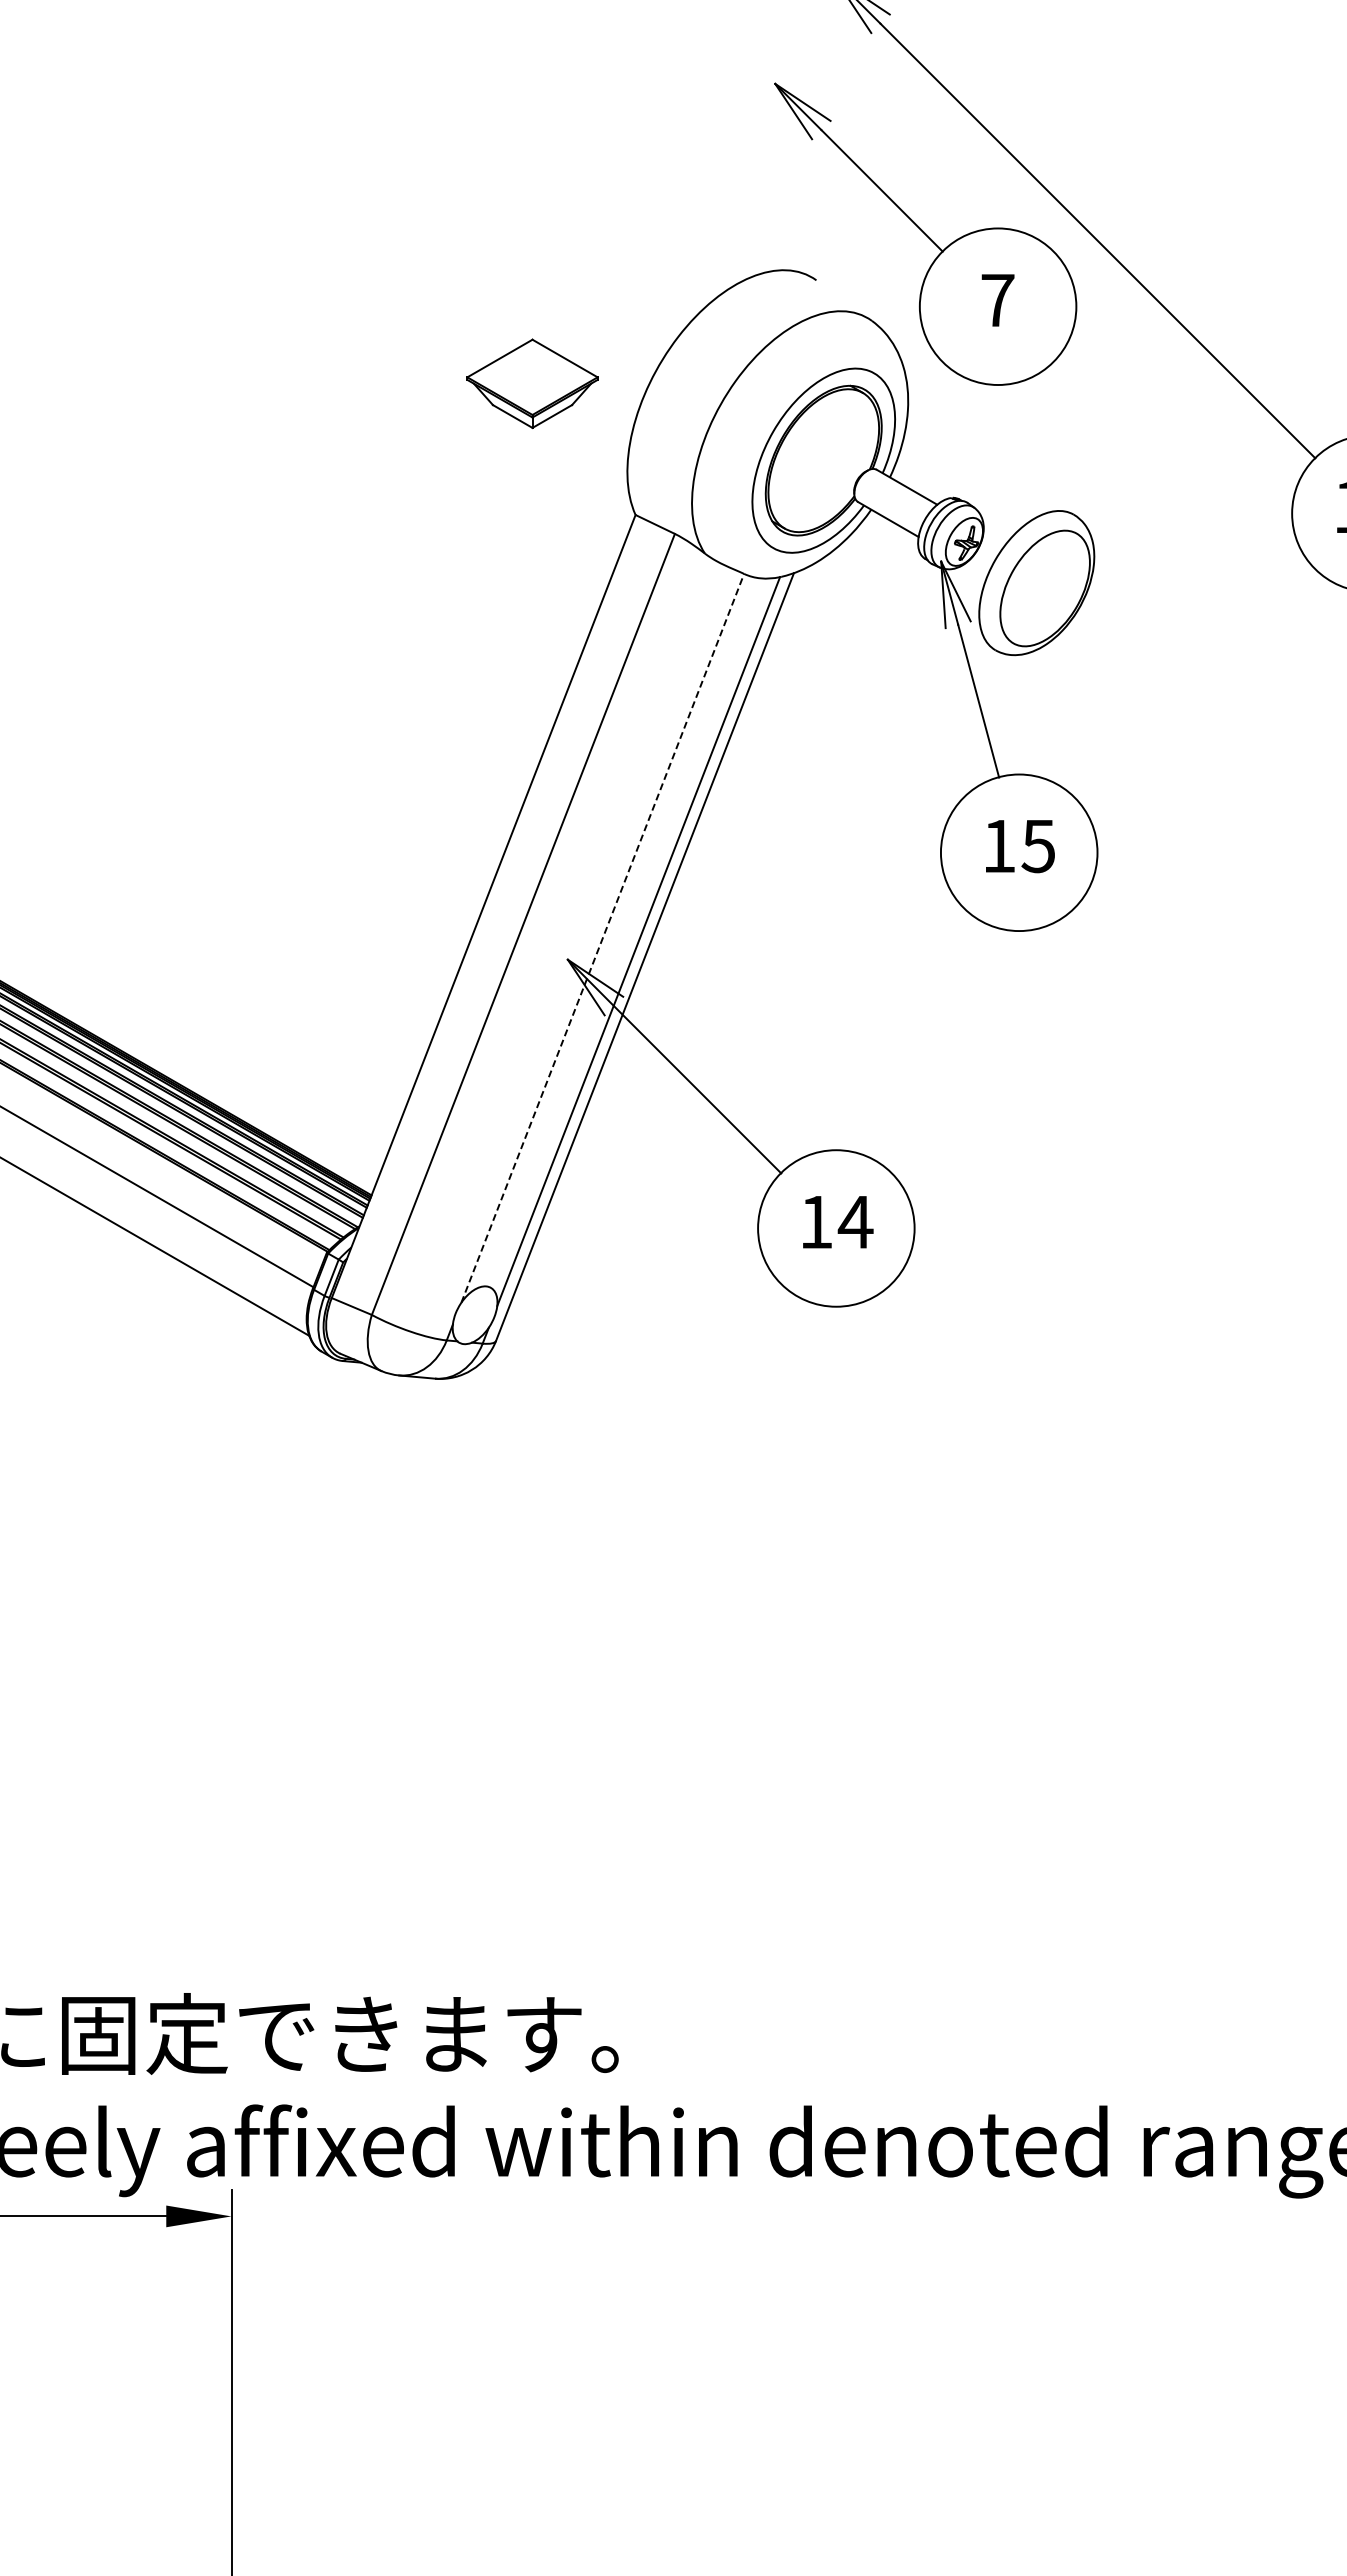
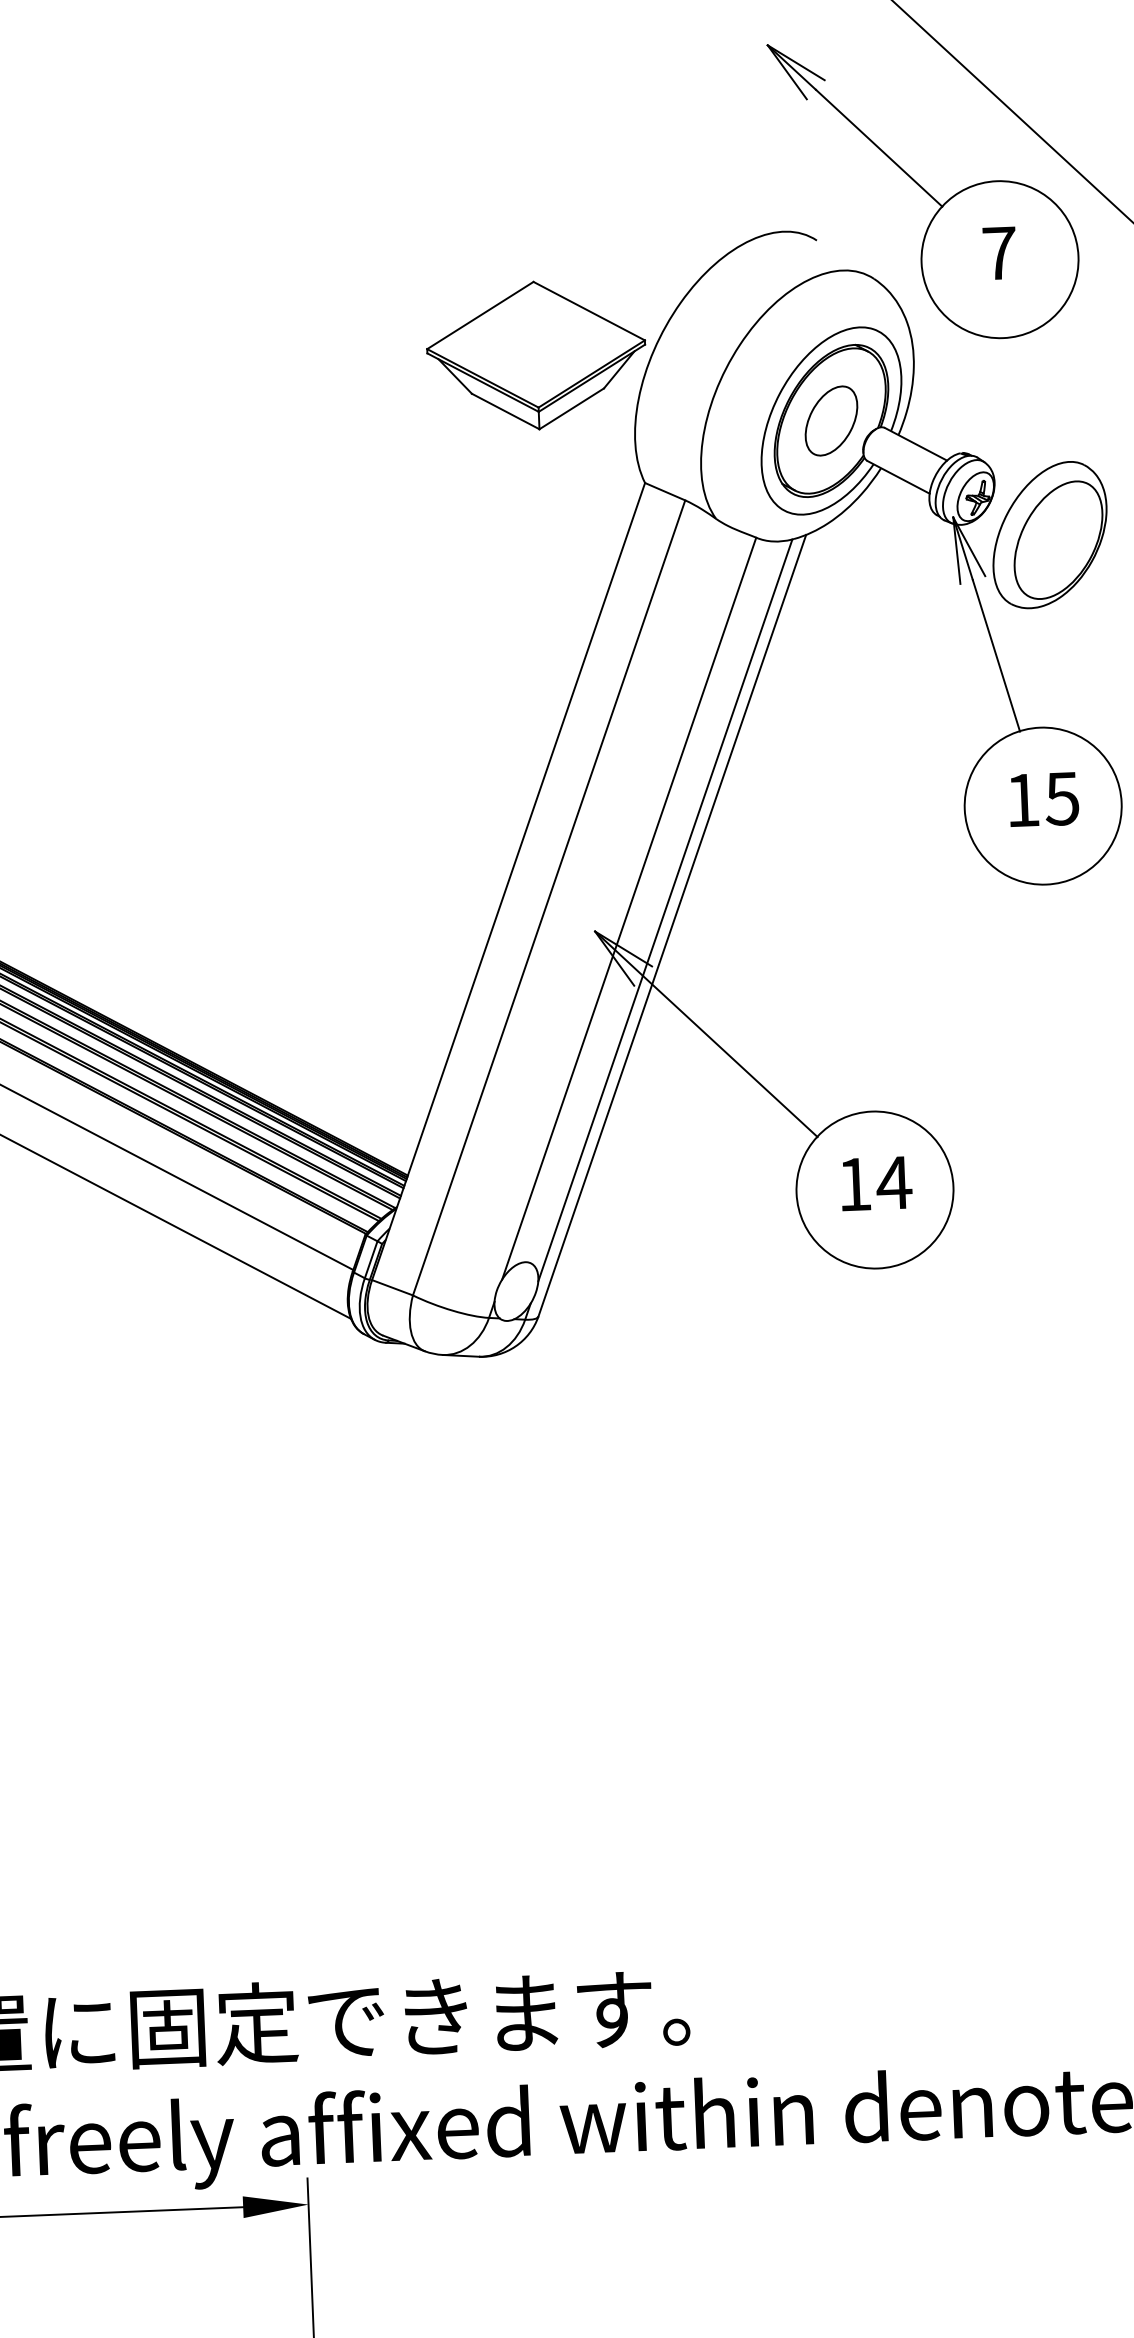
part: (532, 383) -> (536, 355), size x1.67
part: (823, 460) -> (831, 420), added
line: (602, 938) -> (628, 908), dashed -> solid

